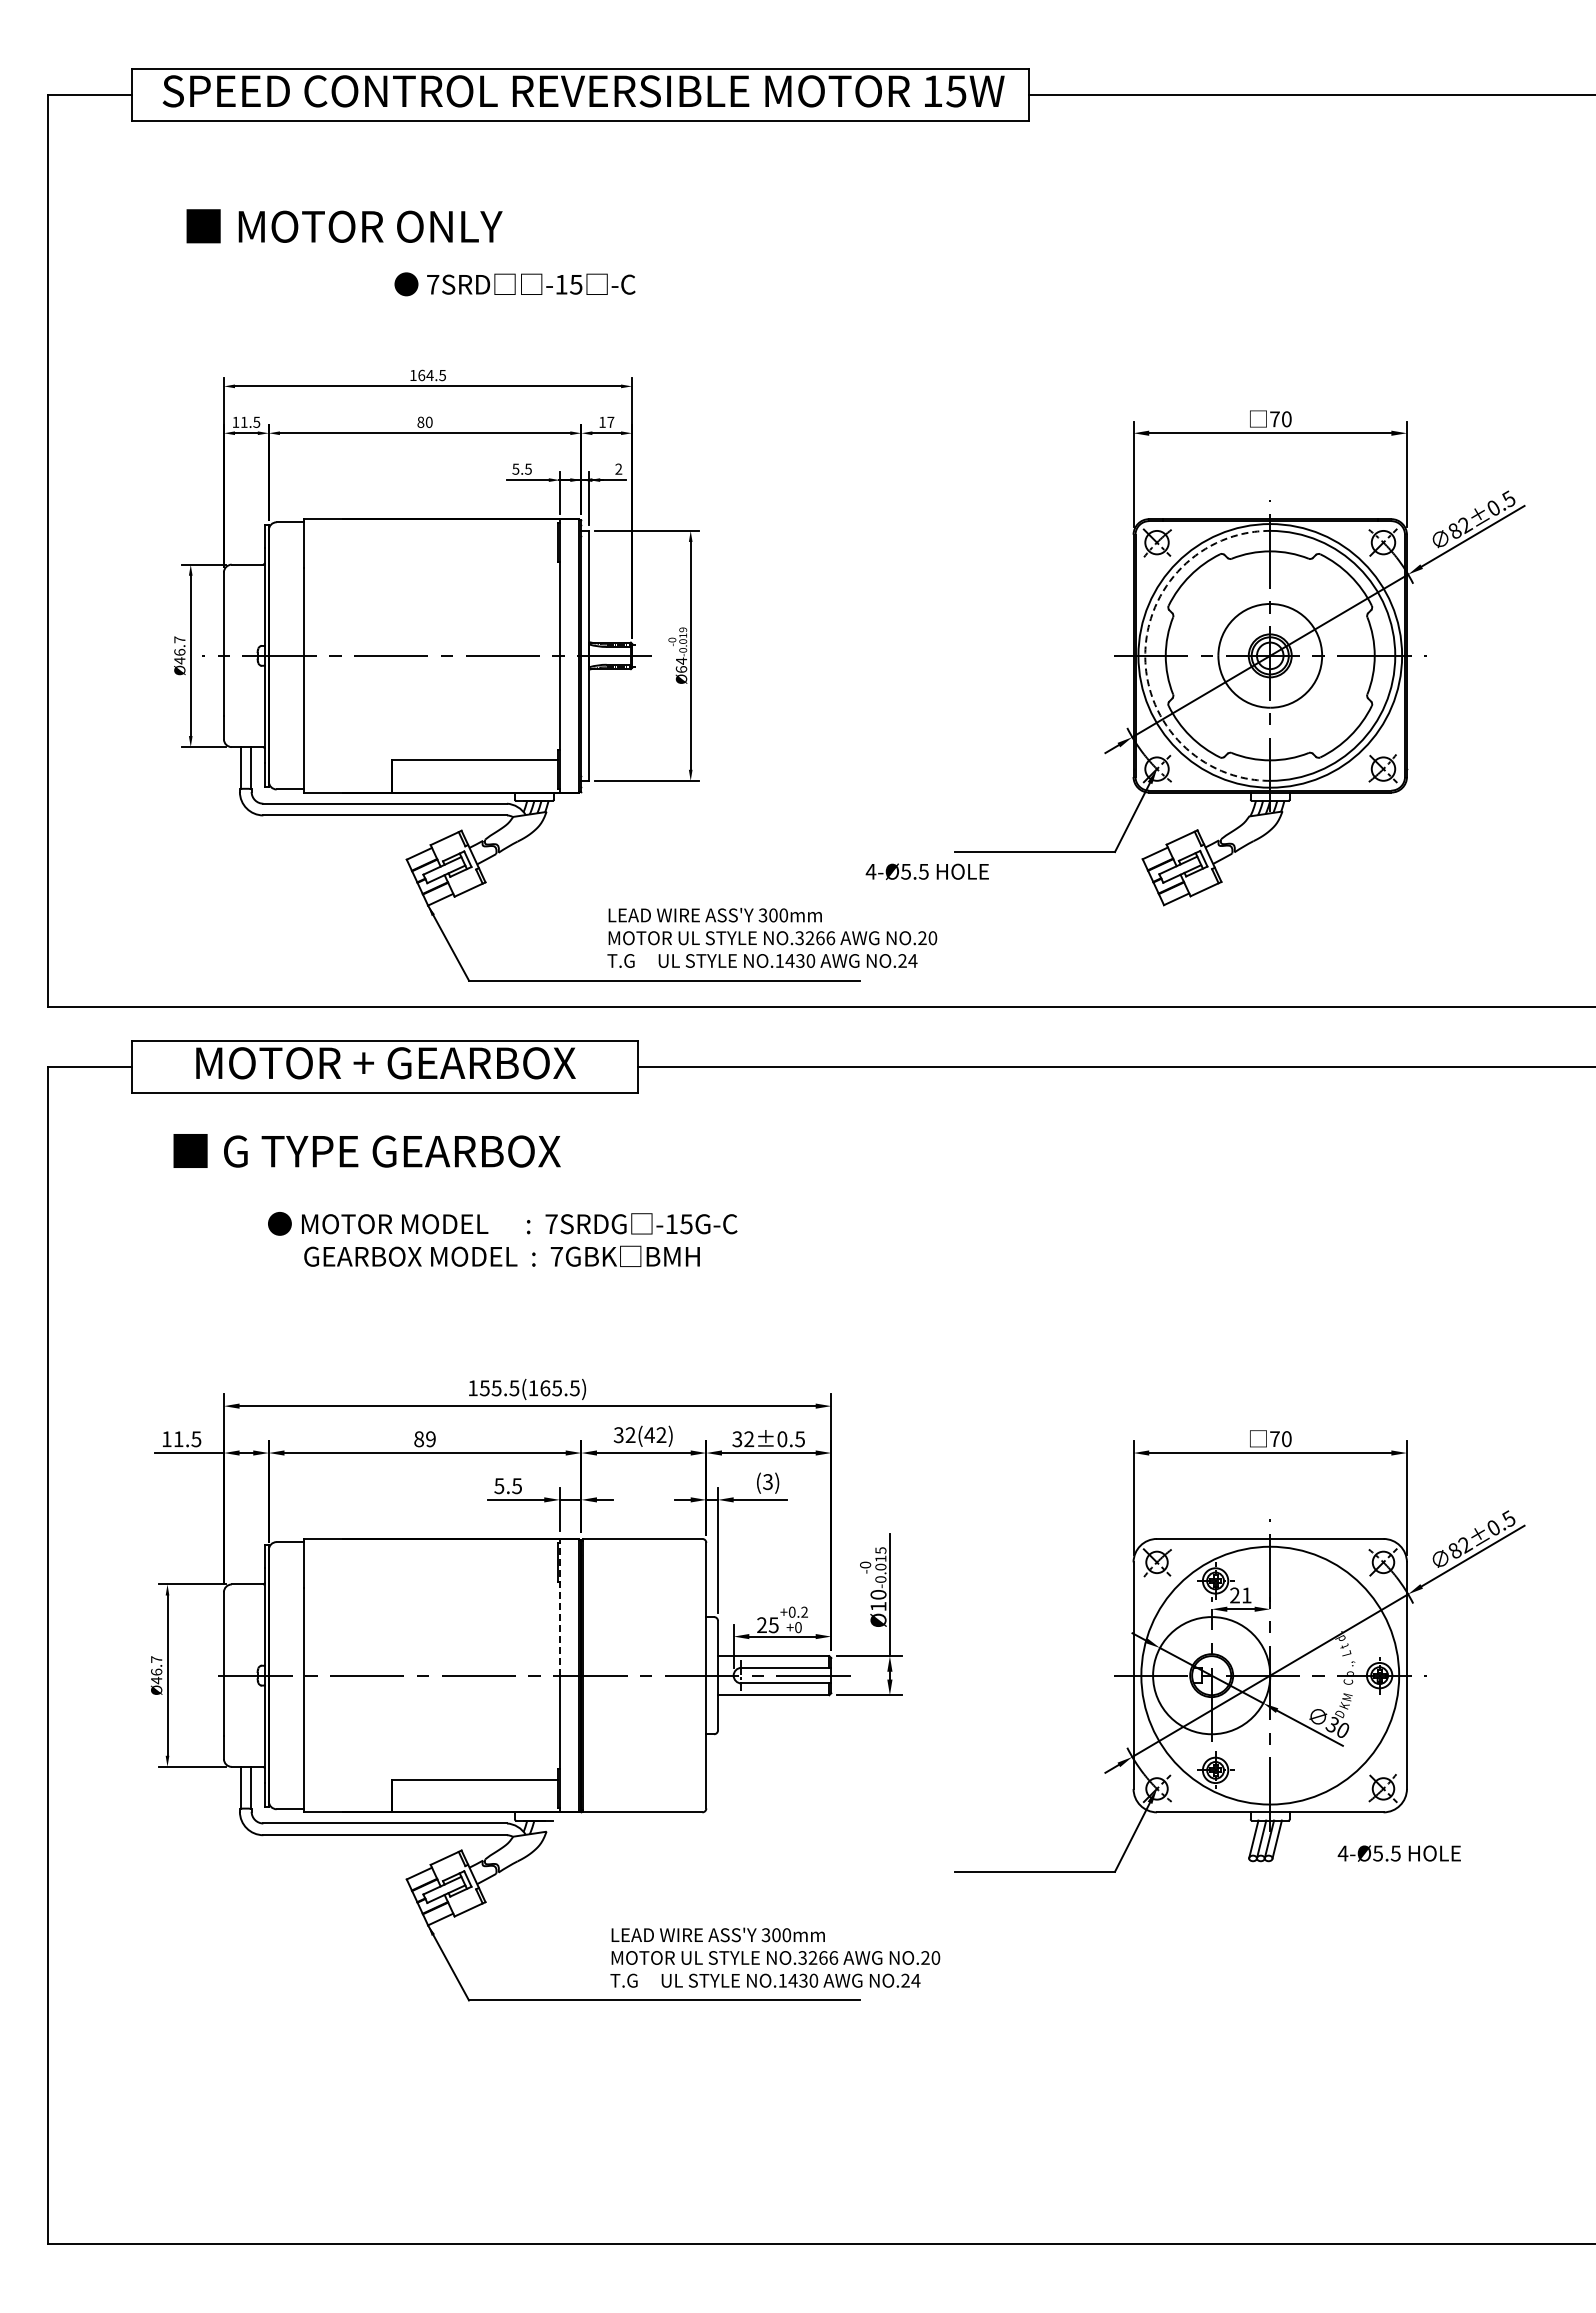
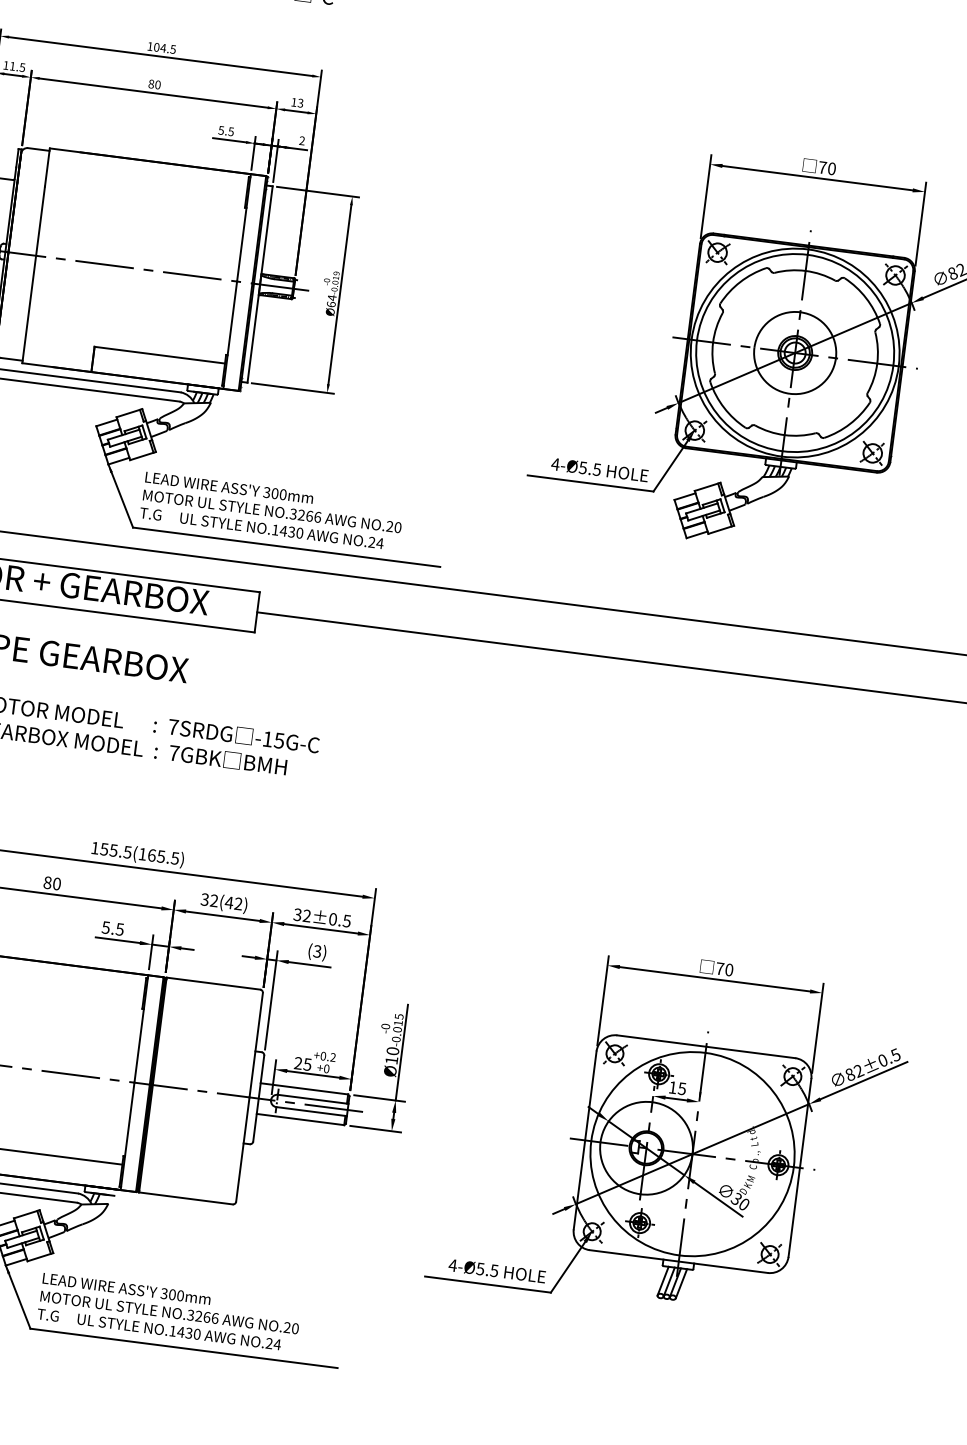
text: (421, 374) -> (156, 46), 164.5 -> 104.5
text: (610, 421) -> (300, 102), 17 -> 13
arc: (1145, 655) -> (697, 340), dashed -> solid
text: (926, 871) -> (599, 469), moved
text: (772, 937) -> (272, 510), moved
text: (430, 1439) -> (56, 884), 89 -> 80
text: (1240, 1595) -> (677, 1088), 21 -> 15
line: (559, 1606) -> (141, 1028), dashed -> solid
text: (1398, 1853) -> (496, 1271), moved
text: (775, 1957) -> (169, 1312), moved

